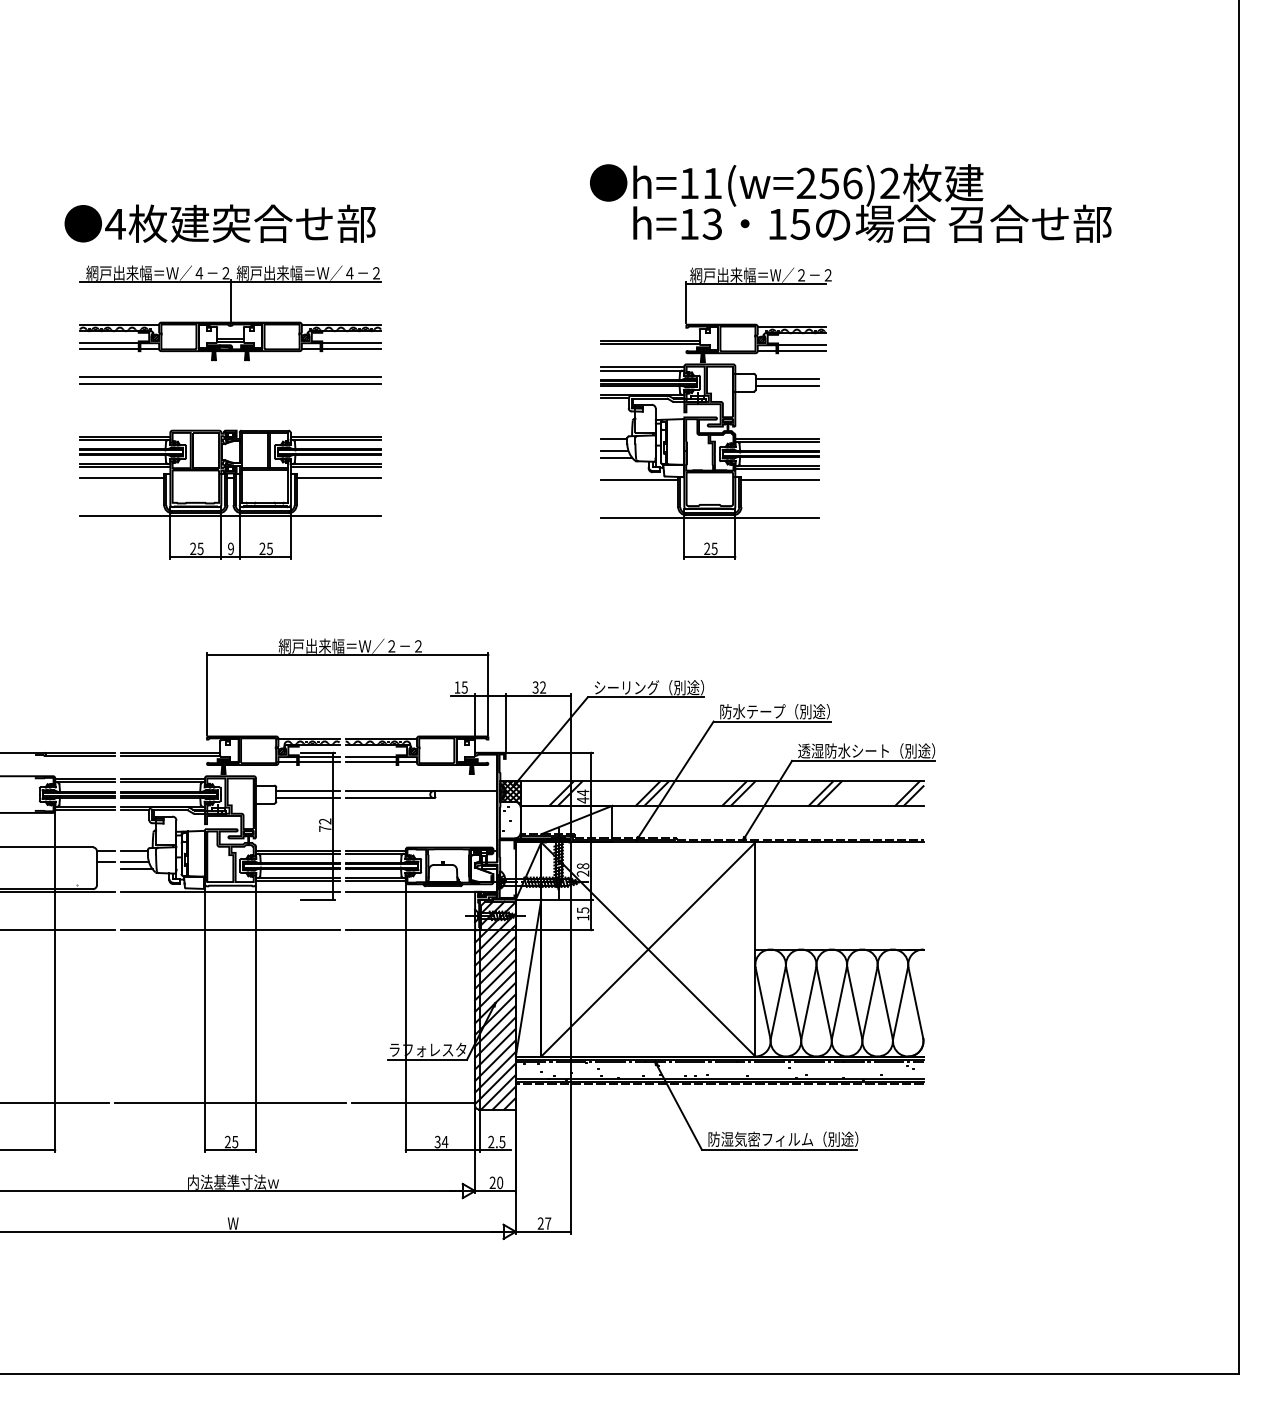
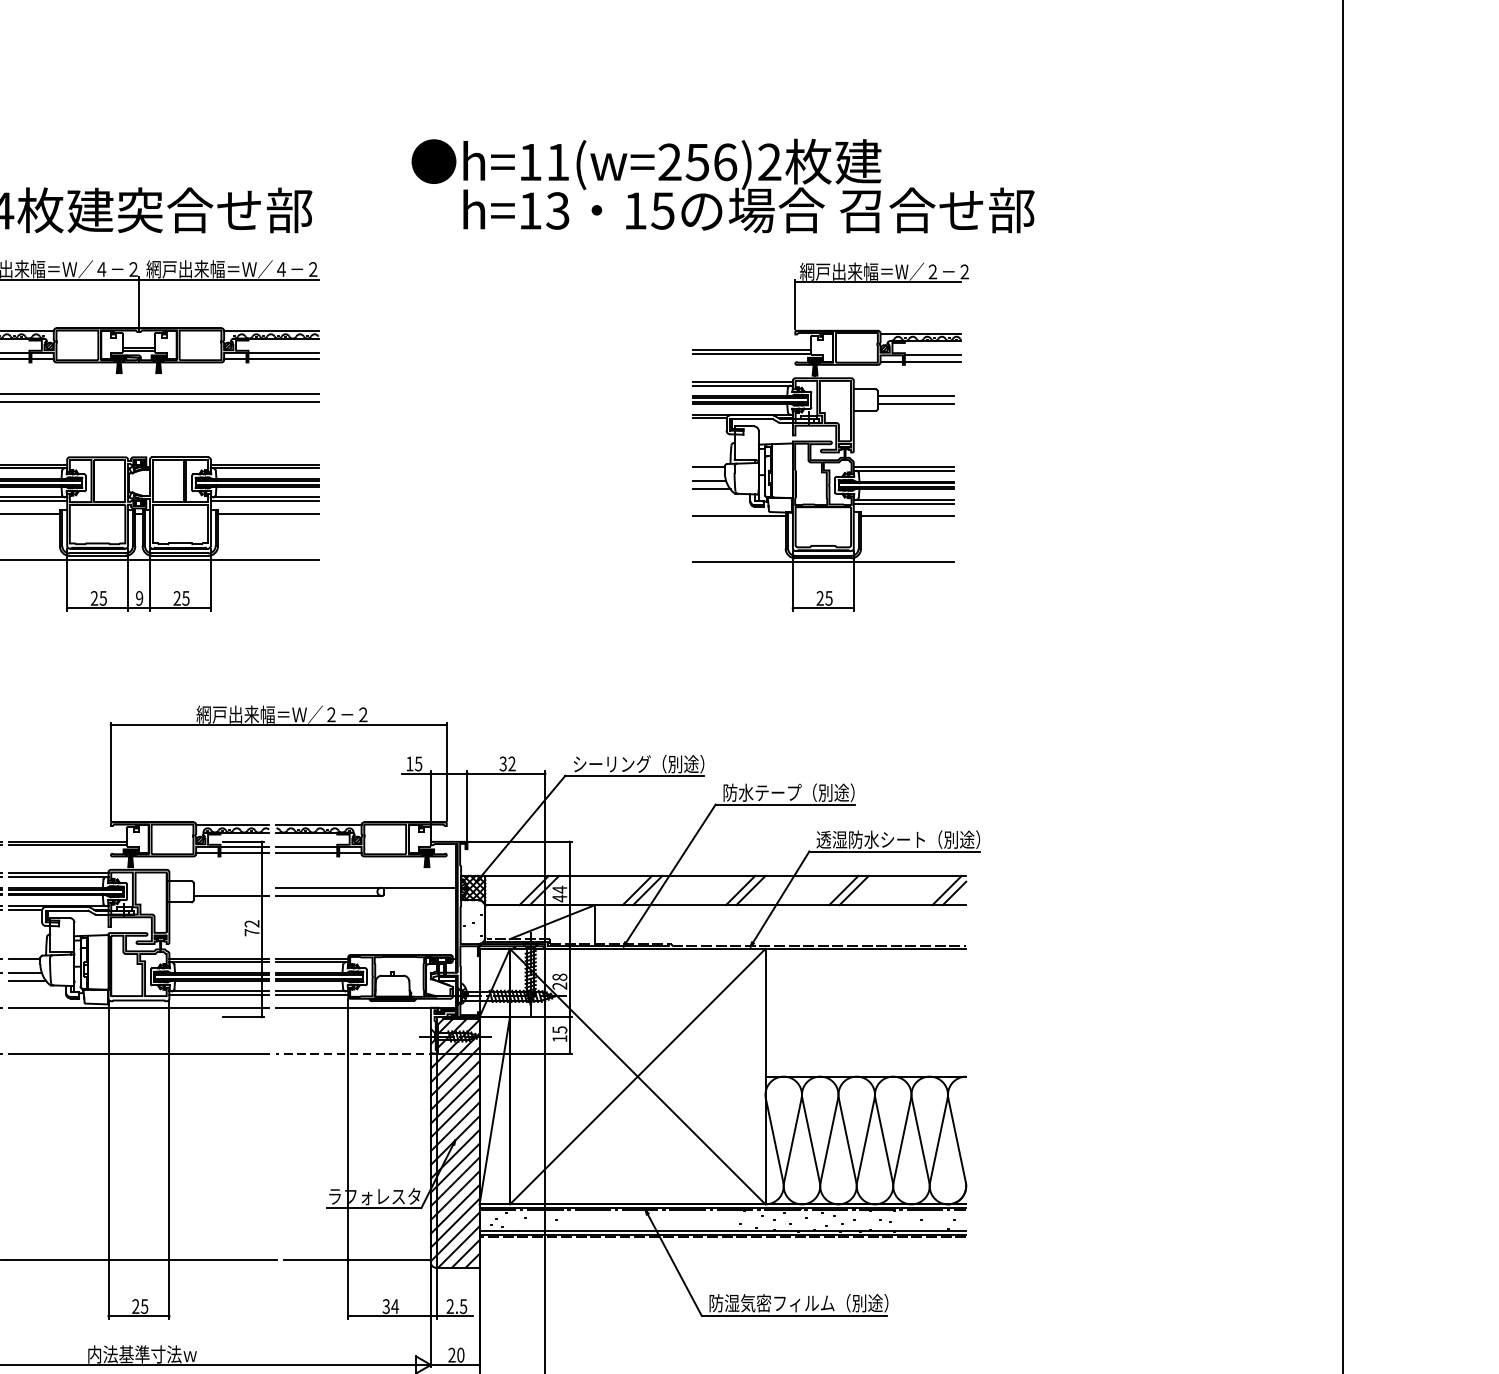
text: (850, 202) -> (722, 184), moved
part: (715, 413) -> (830, 436), moved
line: (307, 791) -> (230, 888), removed
line: (412, 930) -> (356, 1053), solid -> dashed

